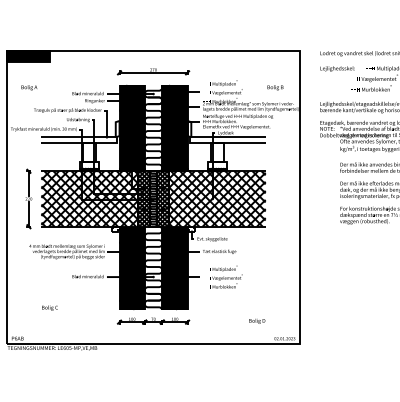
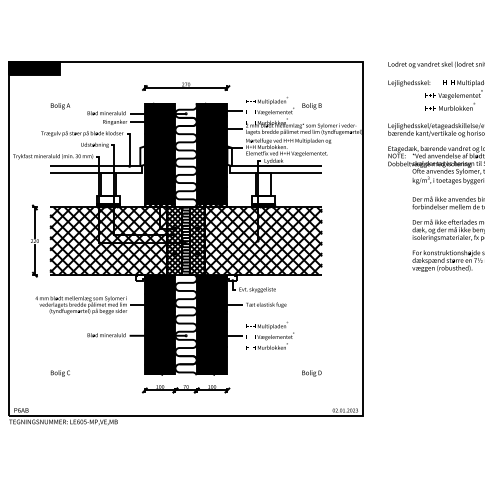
text: (29, 88) -> (60, 106), moved
text: (275, 88) -> (311, 106), moved
text: (256, 321) -> (311, 373), moved

